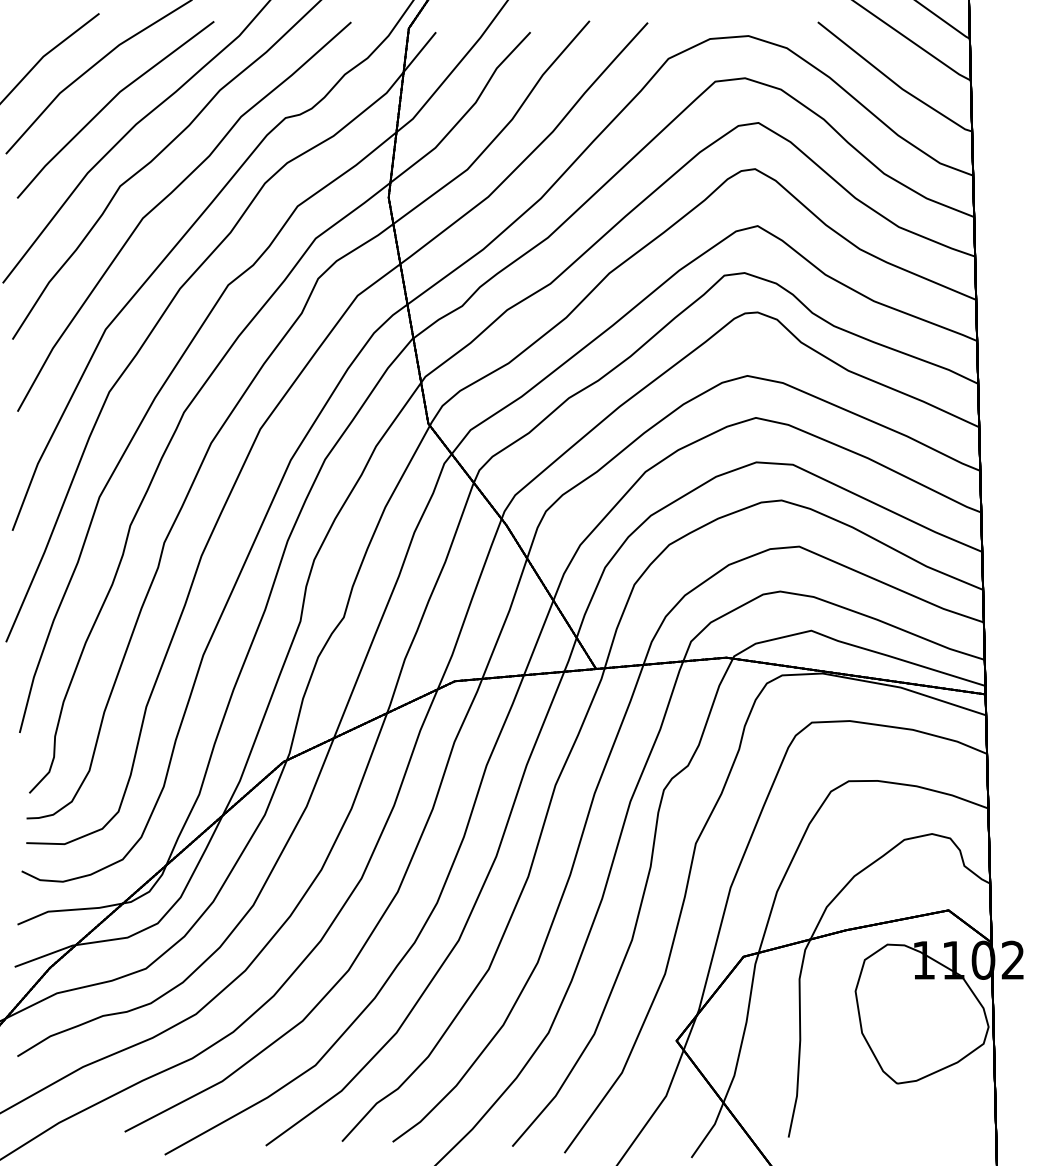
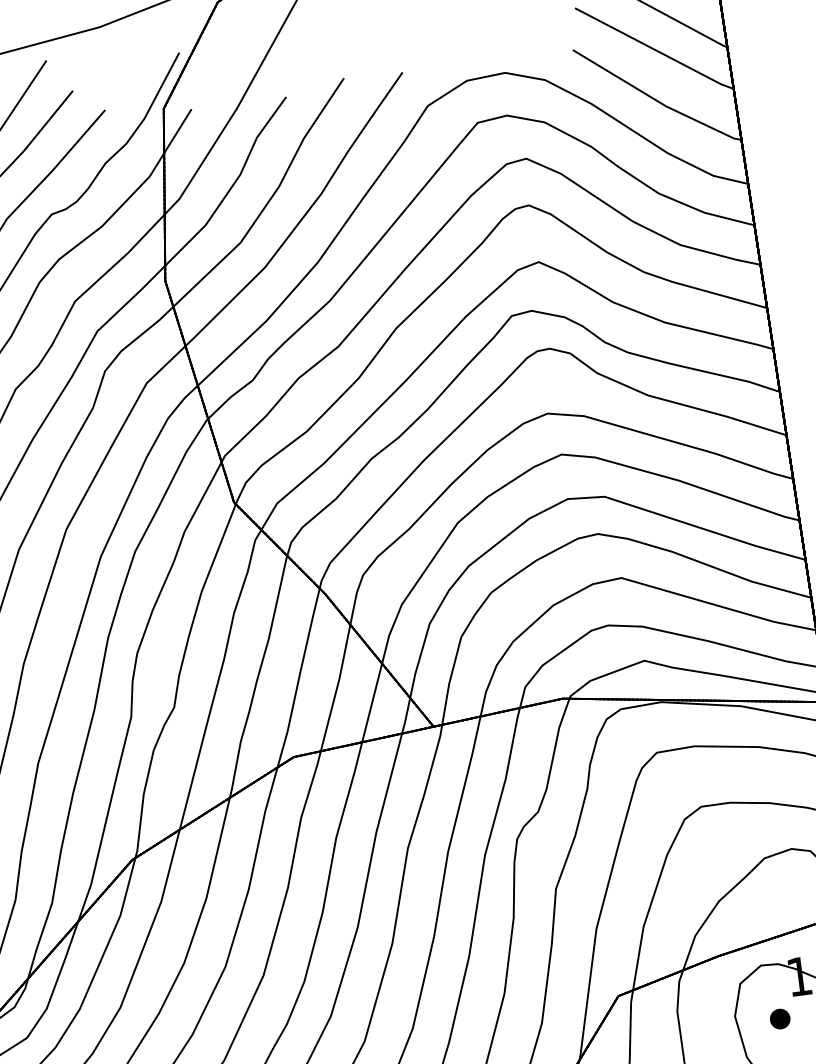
part: (899, 999) -> (780, 1018), added

